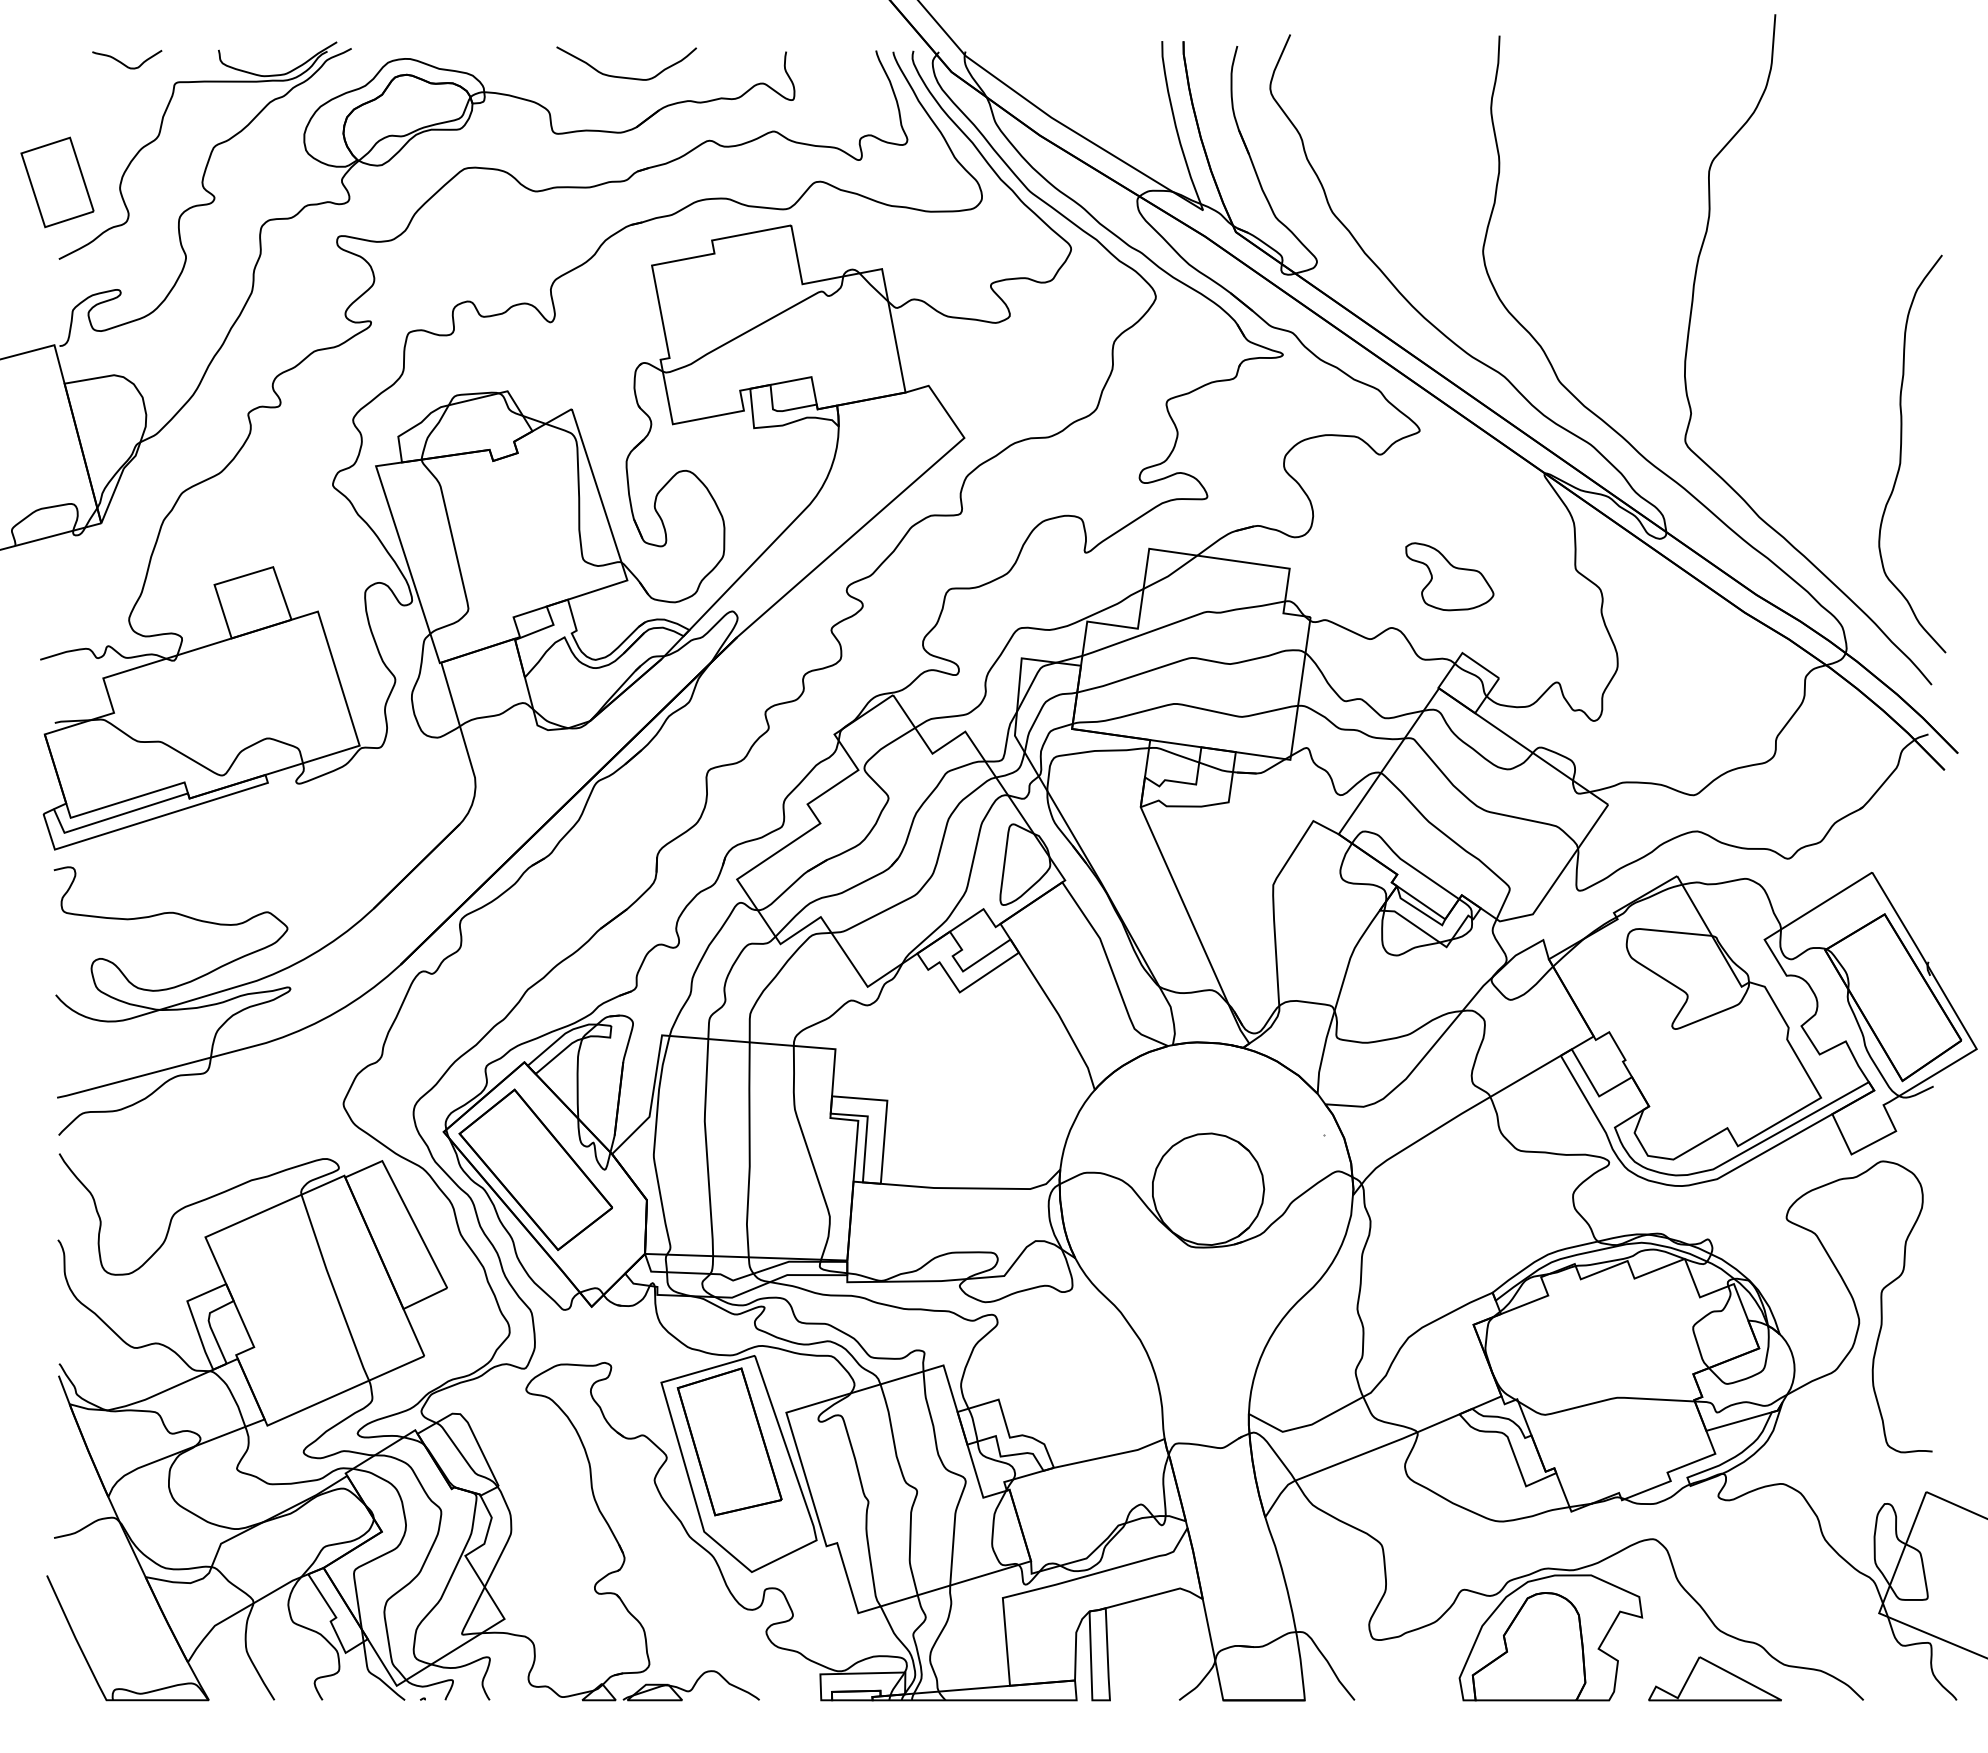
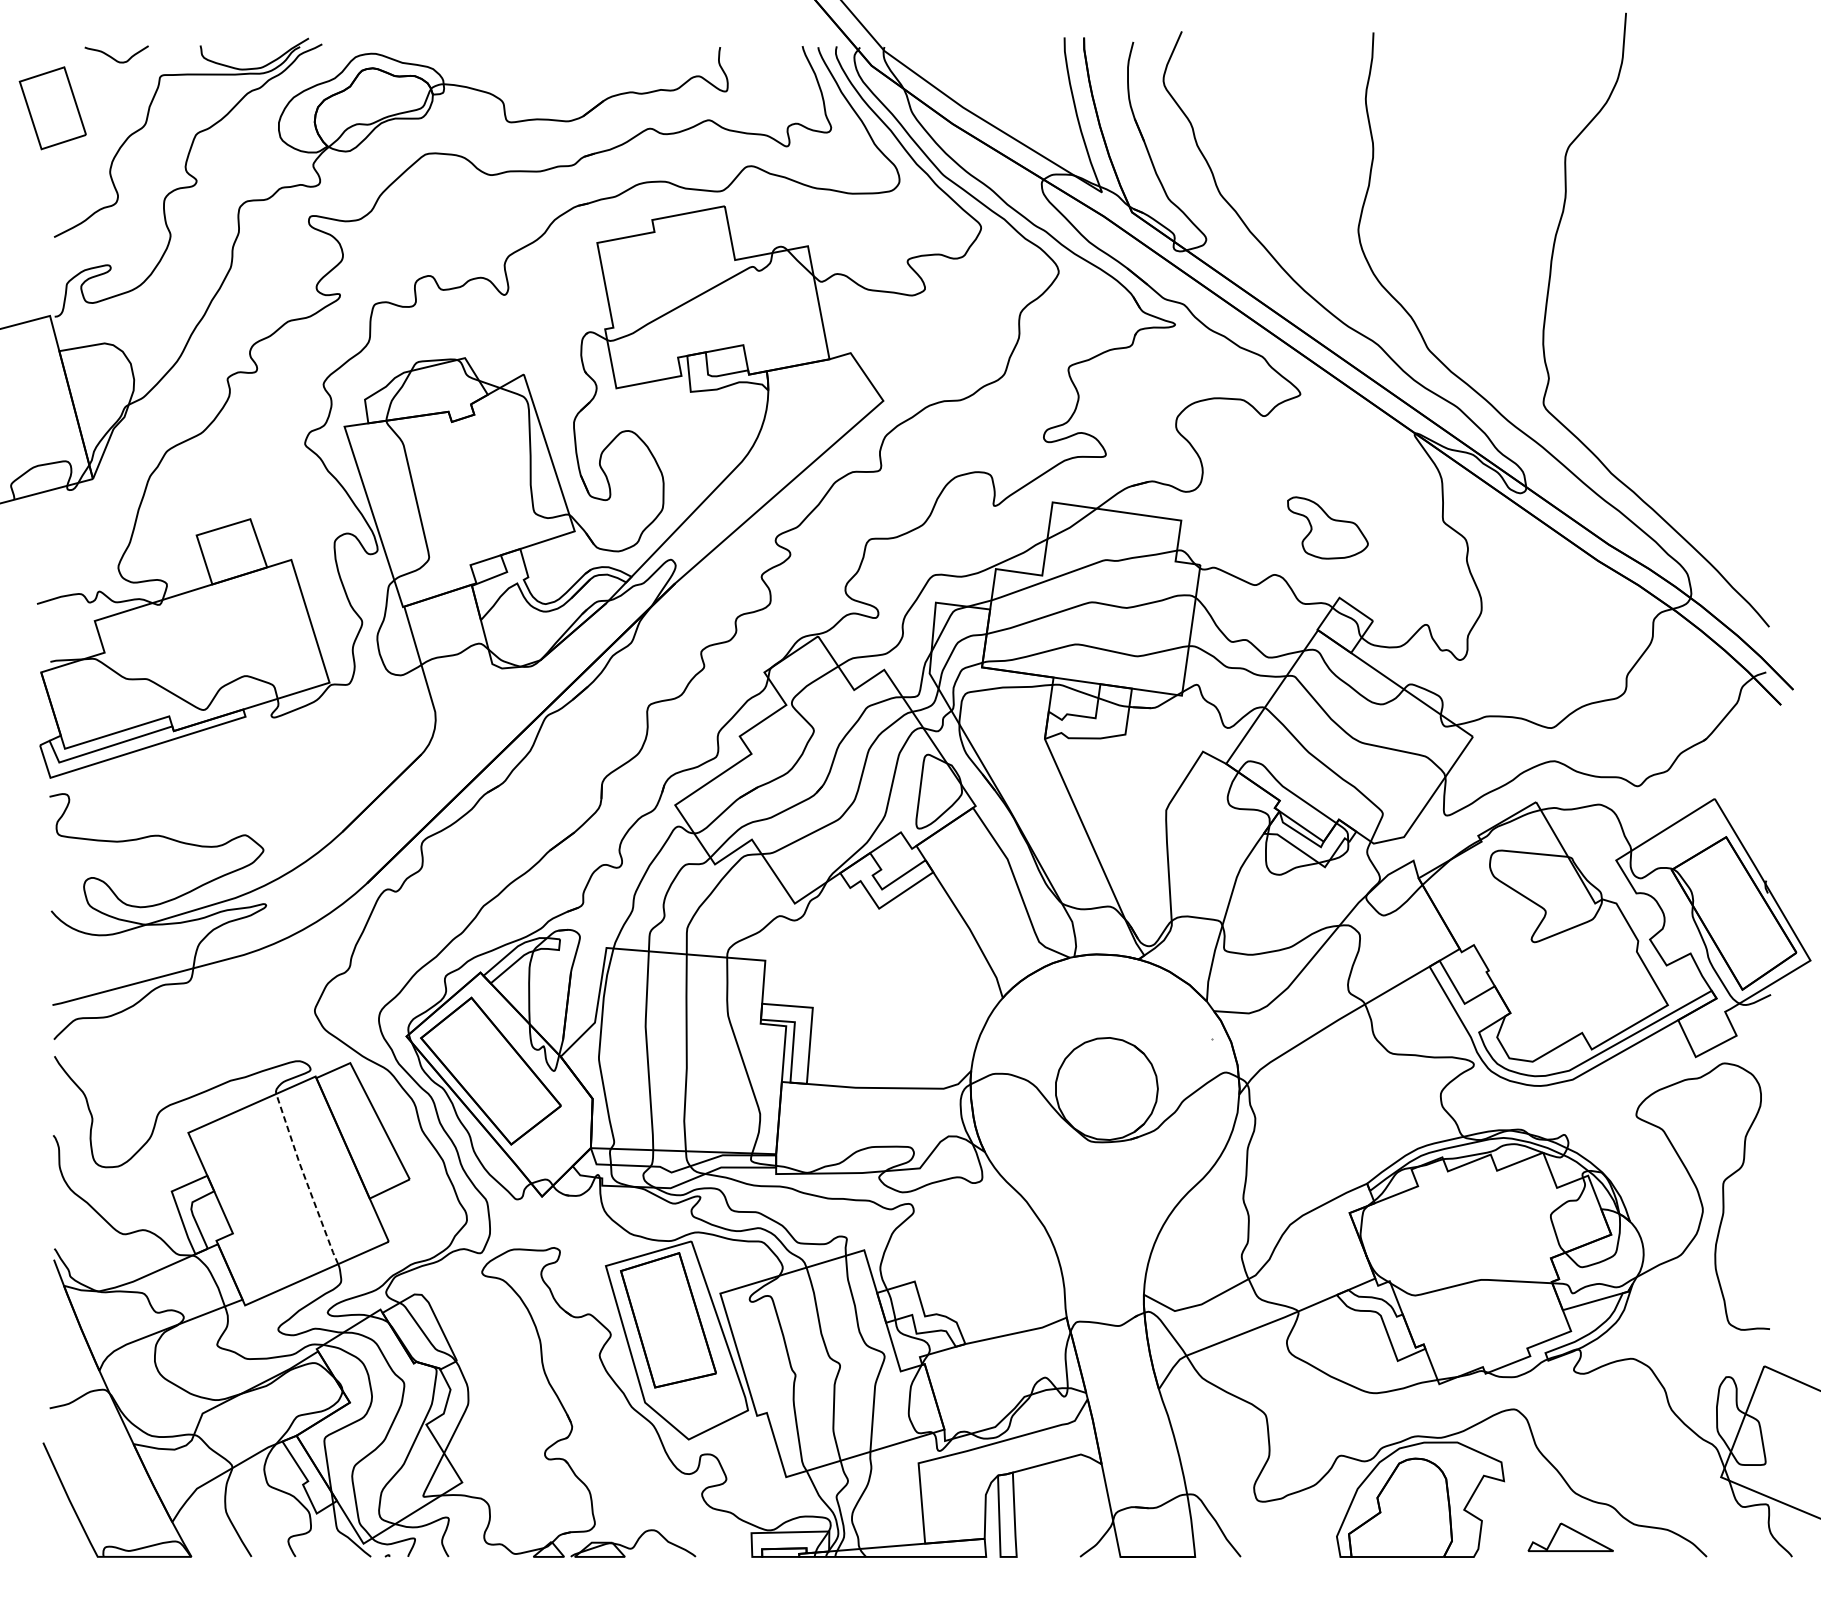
curve: (623, 76) -> (571, 69), removed
part: (57, 182) -> (52, 108), moved
curve: (1901, 453) -> (1741, 415), removed
line: (333, 1287) -> (305, 1178), solid -> dashed
part: (1714, 1678) -> (1570, 1536), size x0.7

